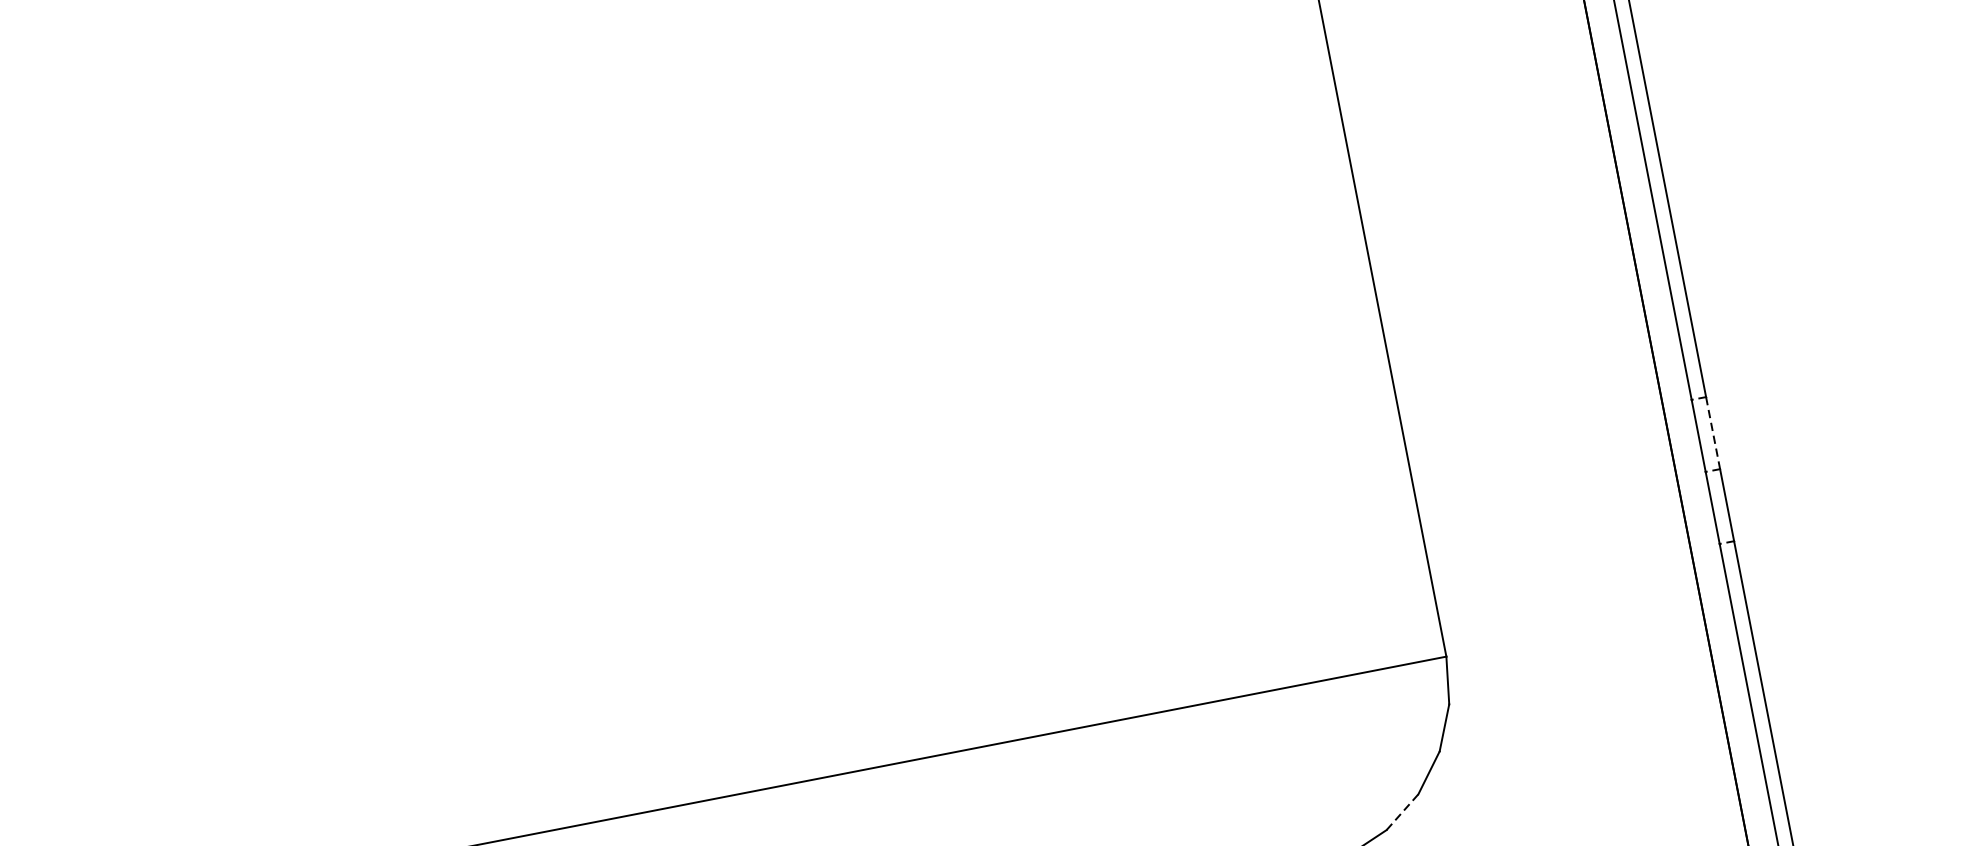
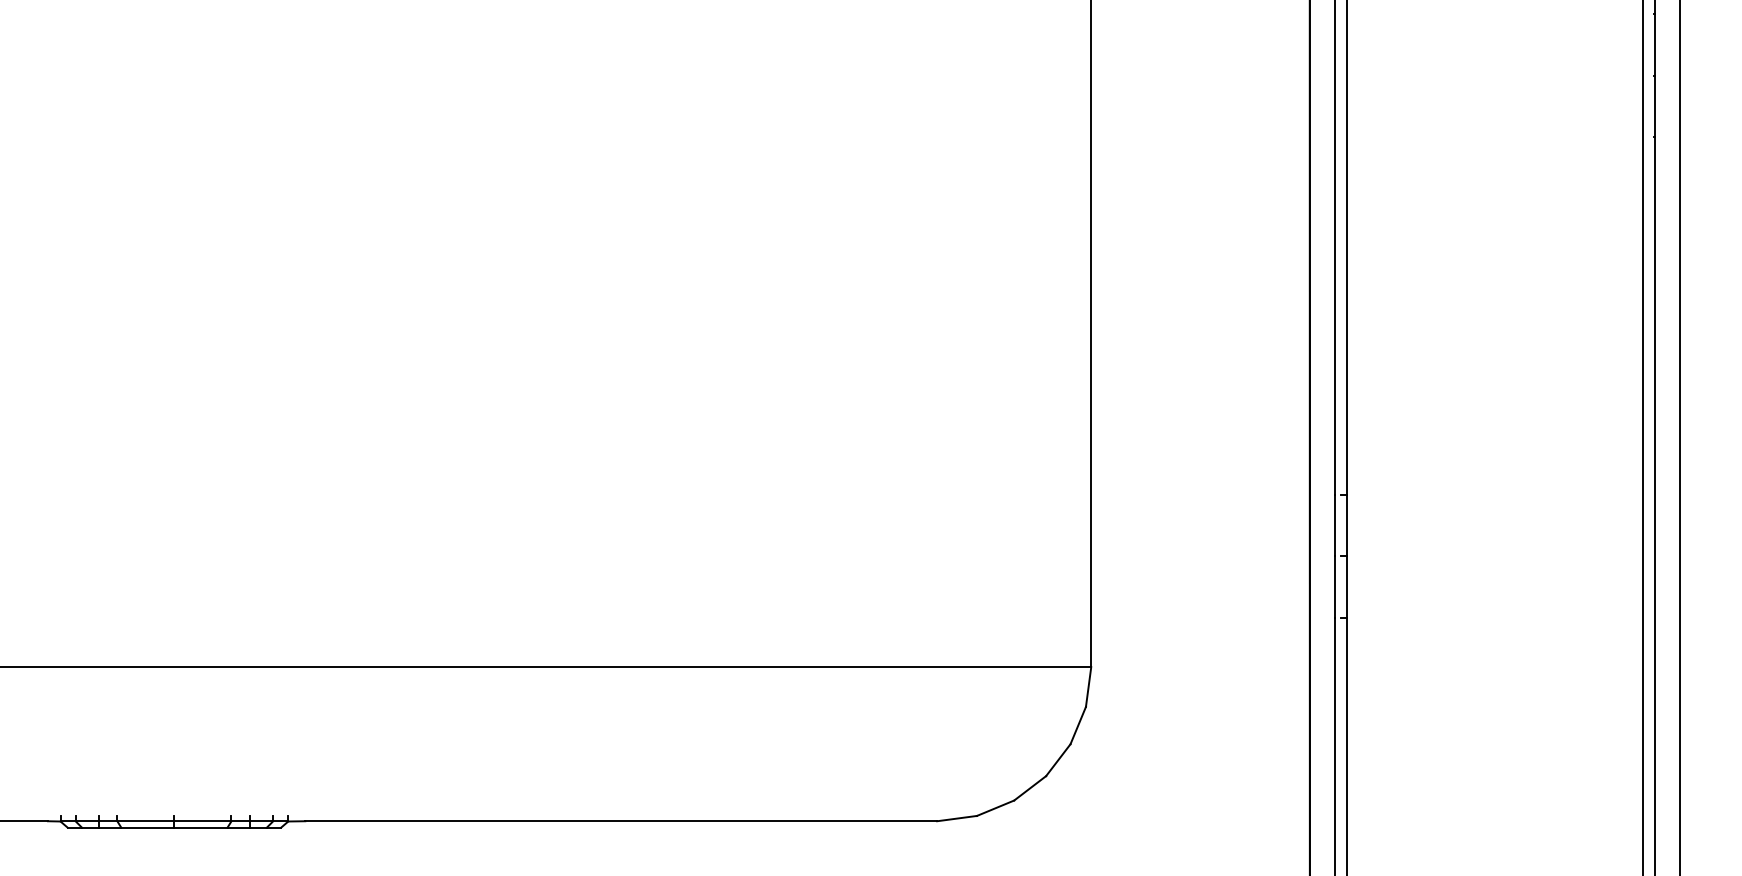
line: (1712, 433) -> (1346, 525), dashed -> solid
line: (1402, 812) -> (1030, 788), dashed -> solid

